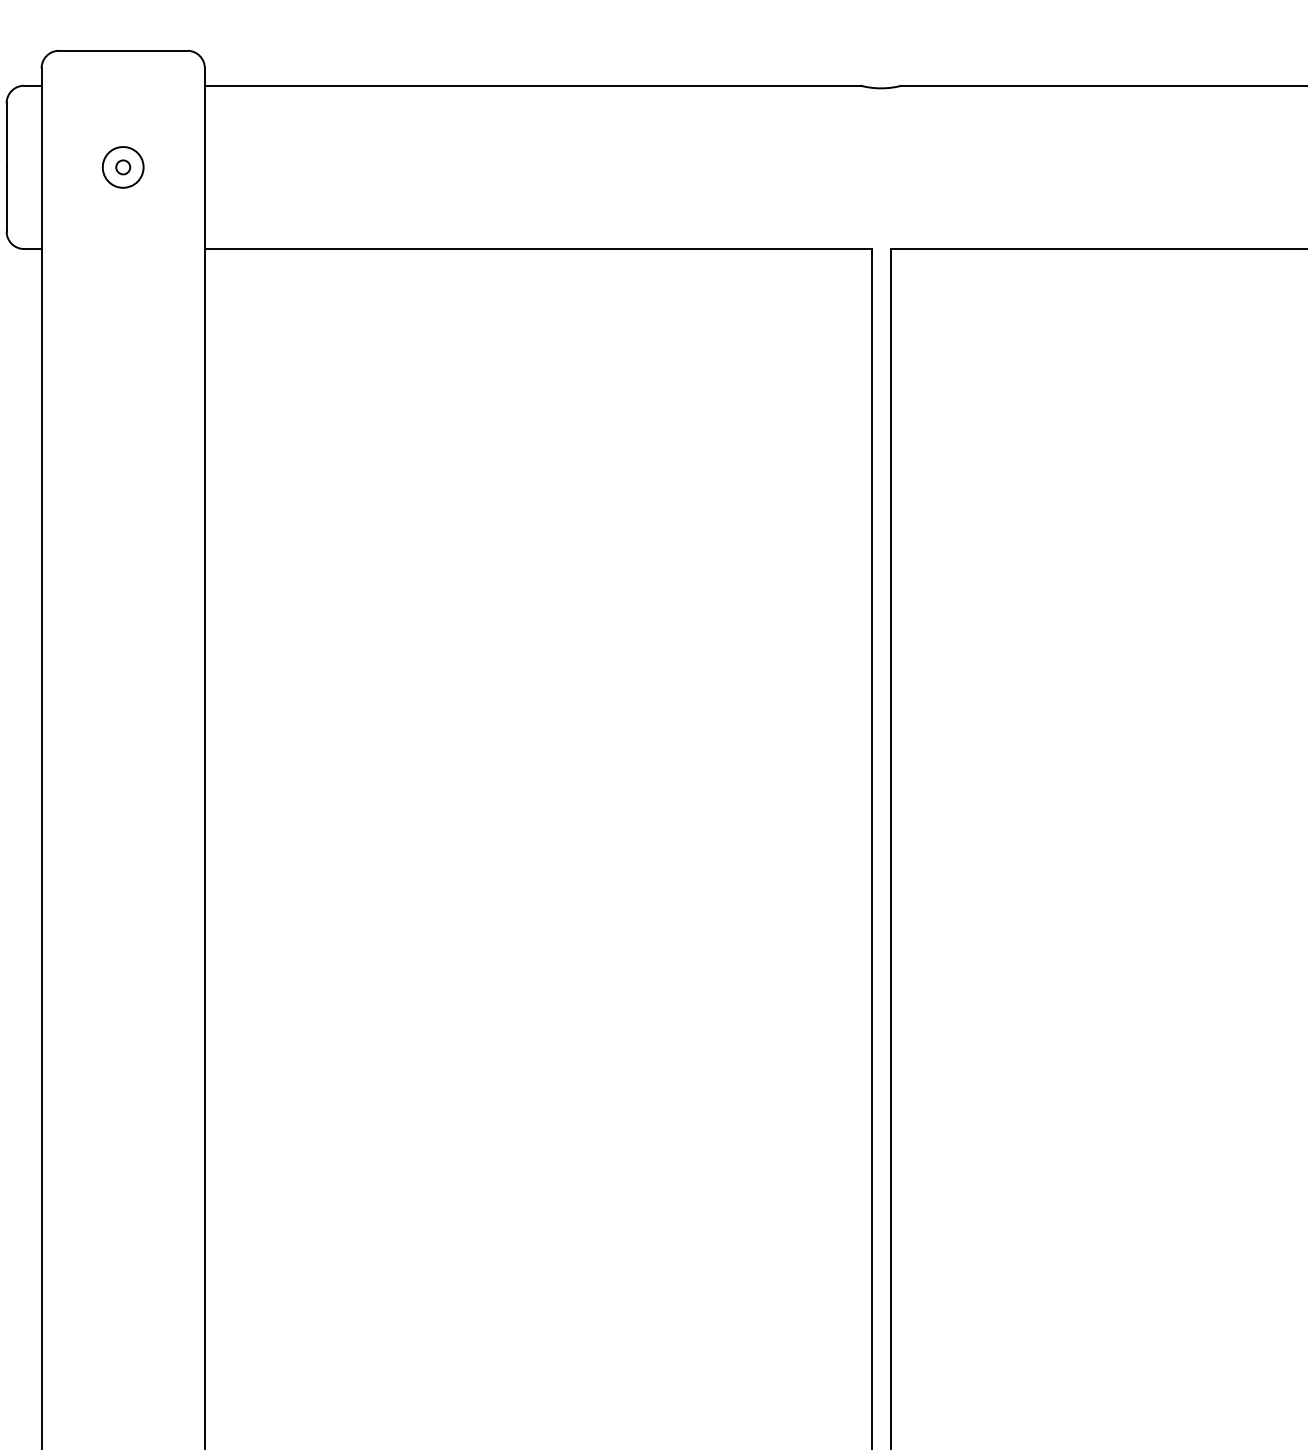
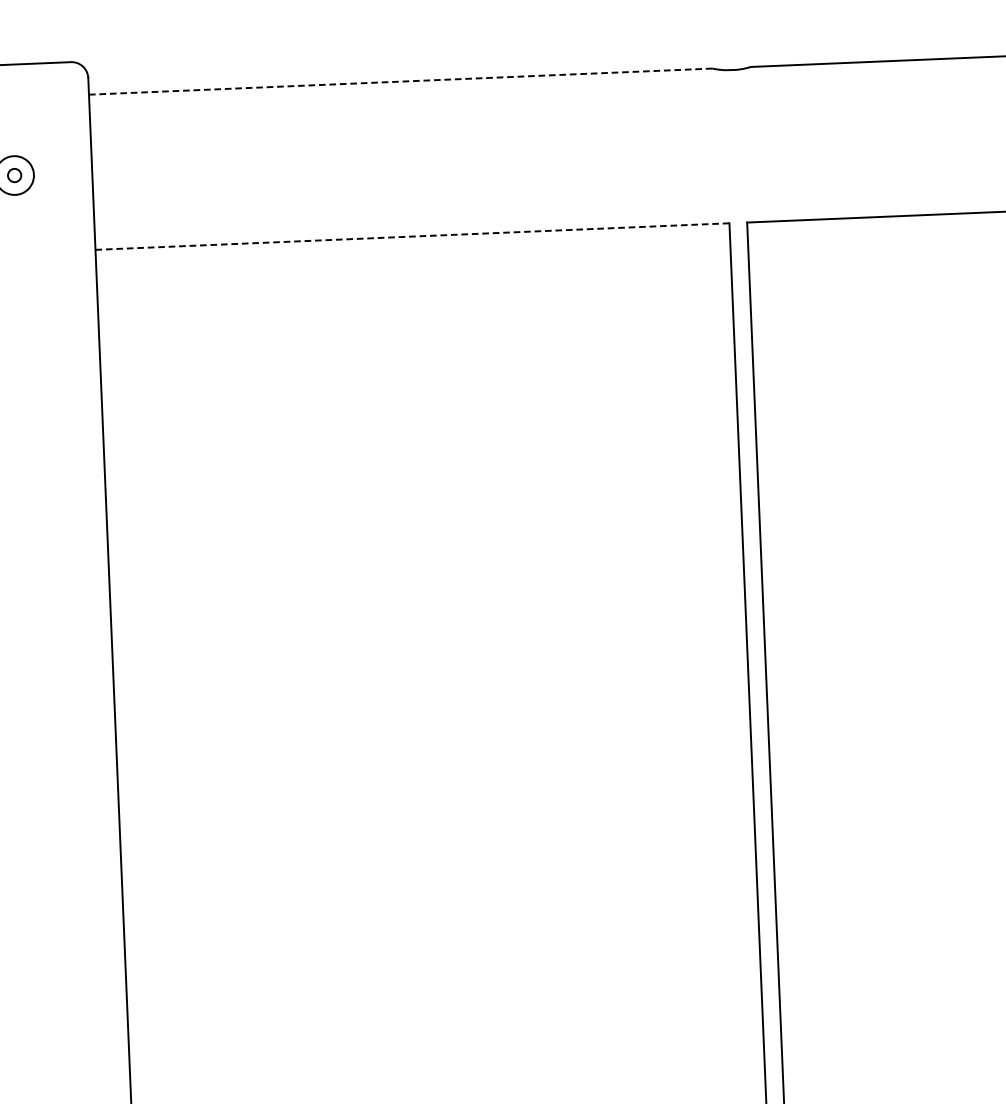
line: (532, 85) -> (400, 81), solid -> dashed
line: (538, 249) -> (412, 237), solid -> dashed

